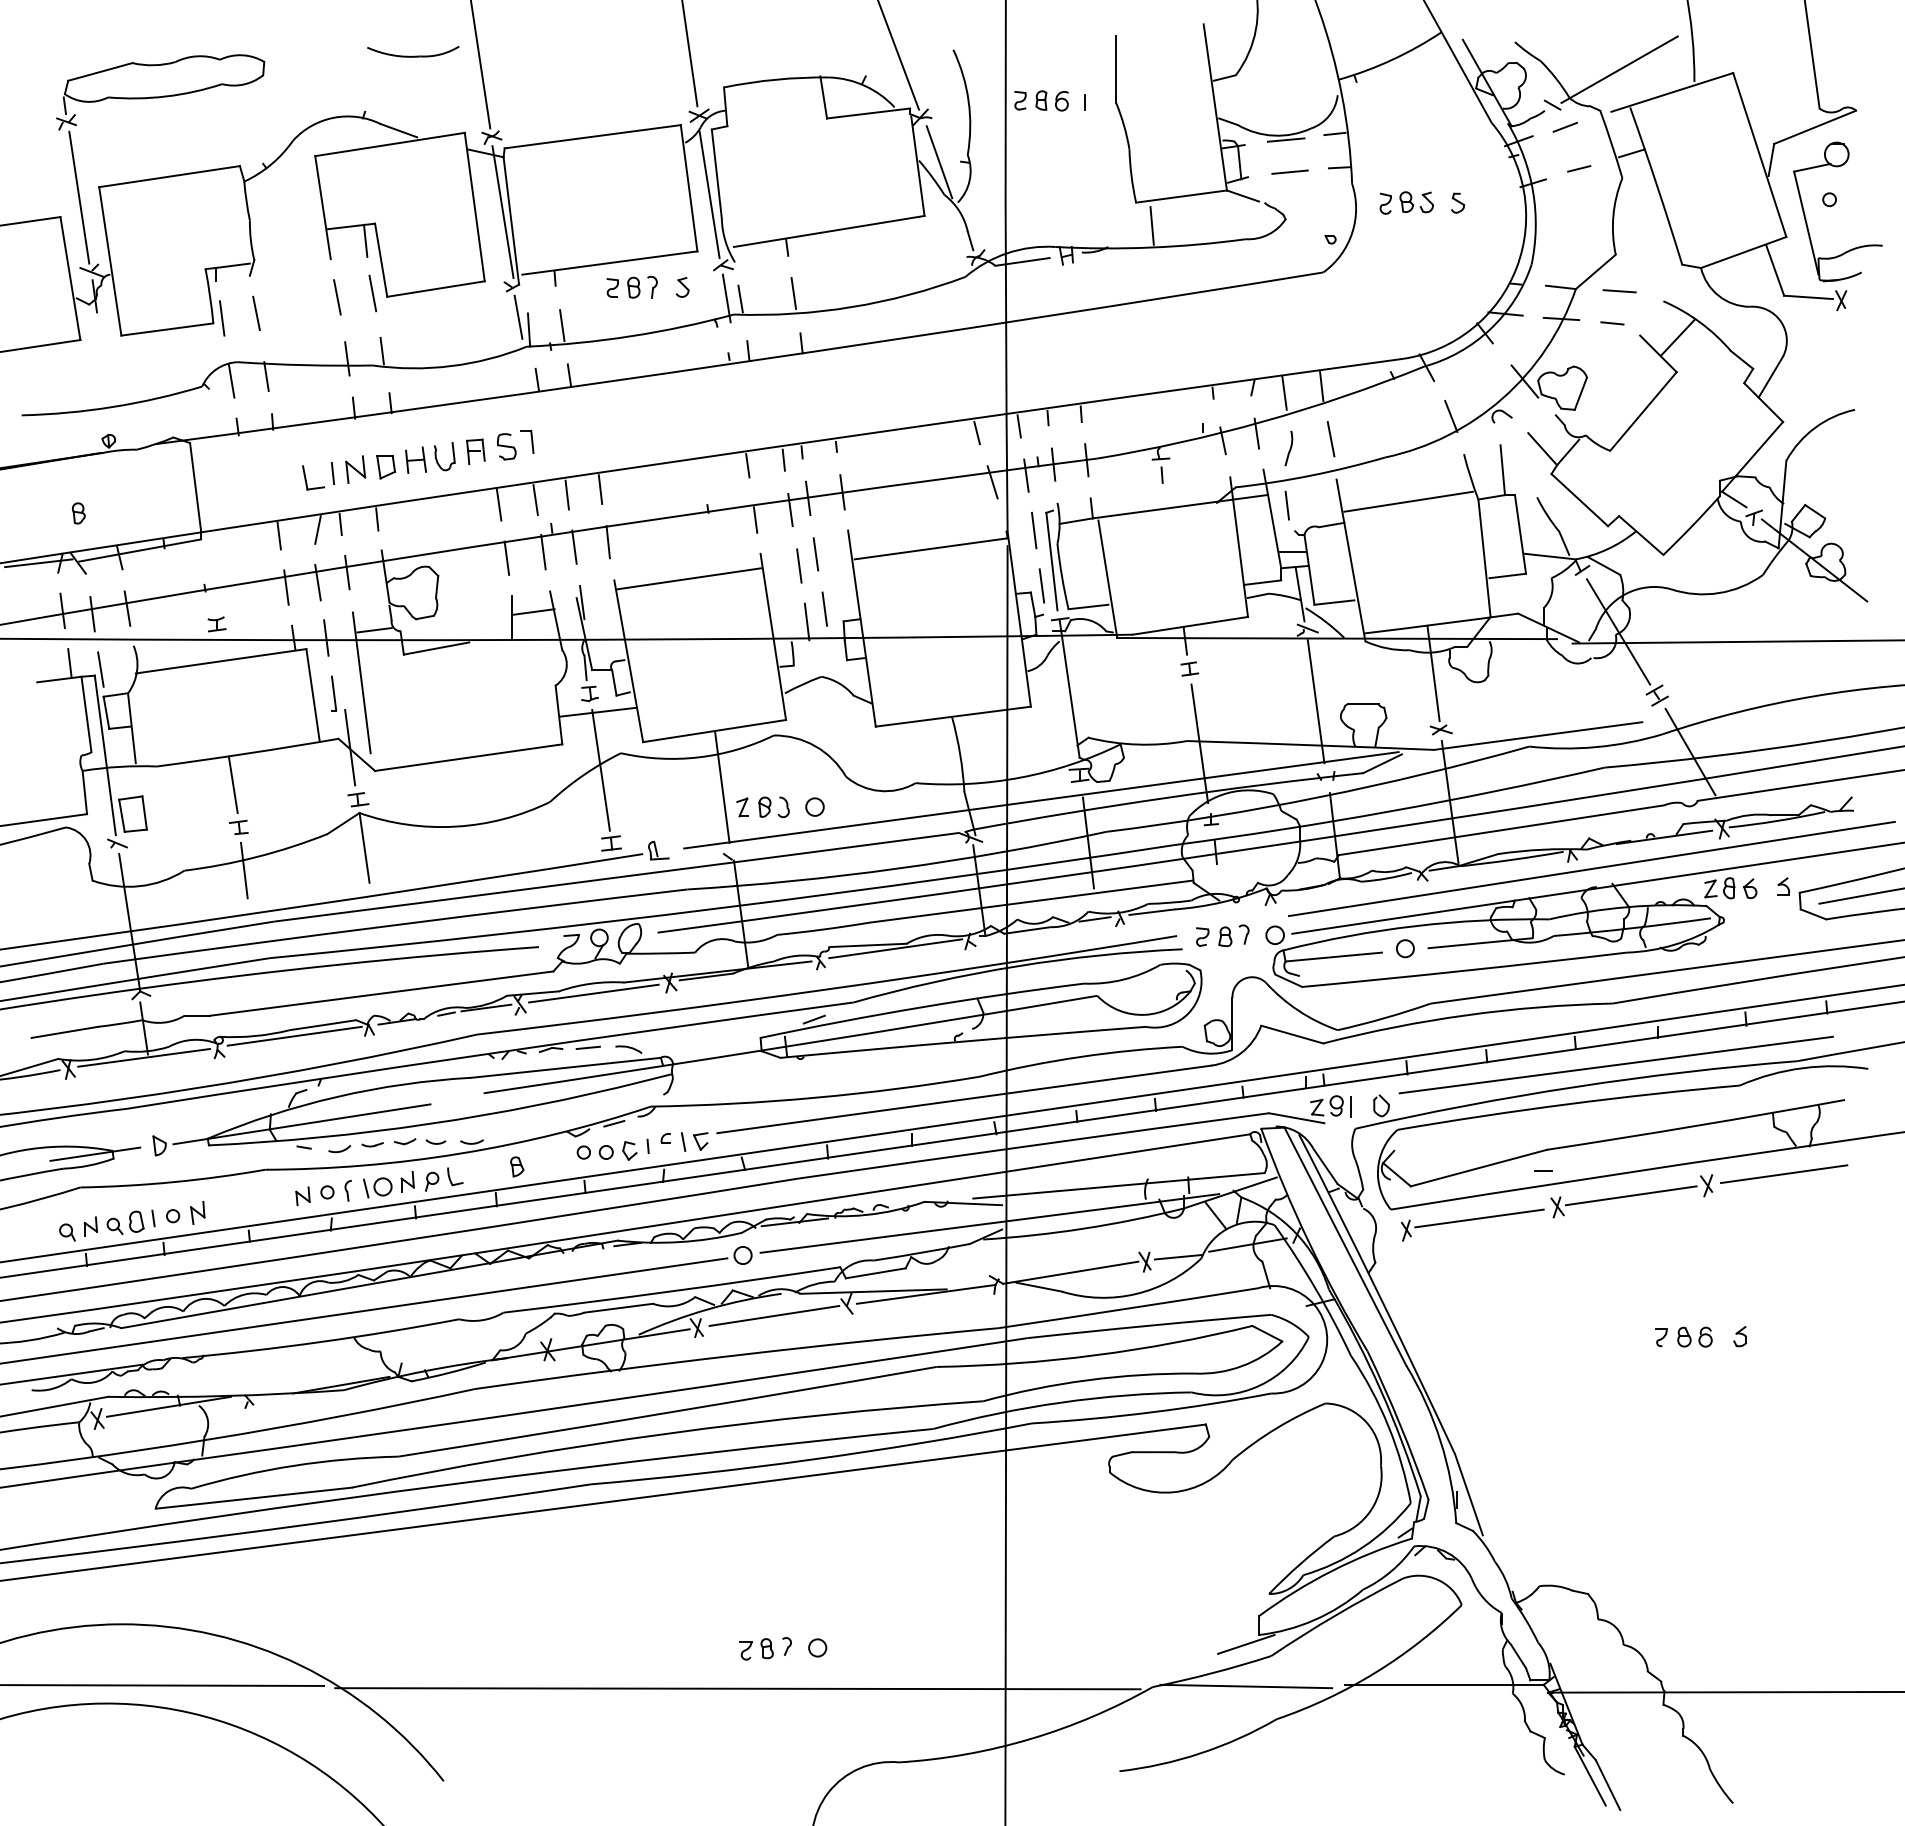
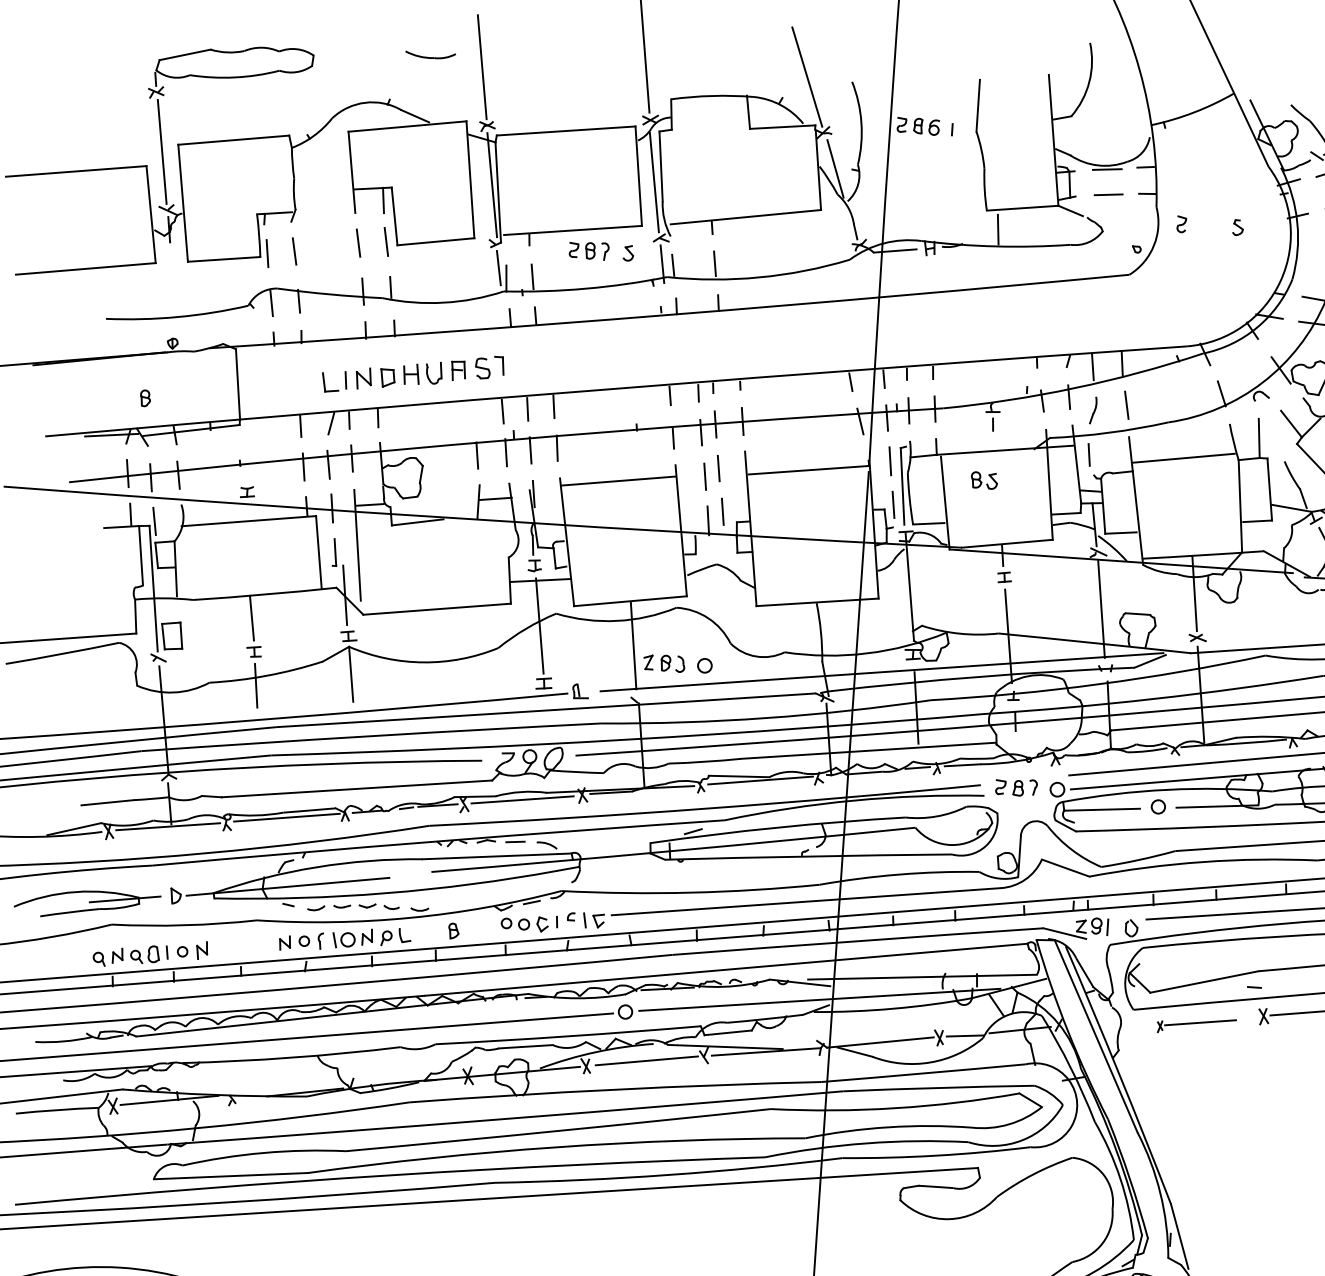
part: (413, 51) -> (430, 55), size x0.7
part: (1416, 202) -> (984, 480), moved
line: (498, 504) -> (473, 413), removed
part: (1472, 1224) -> (1196, 1025), size x0.7

